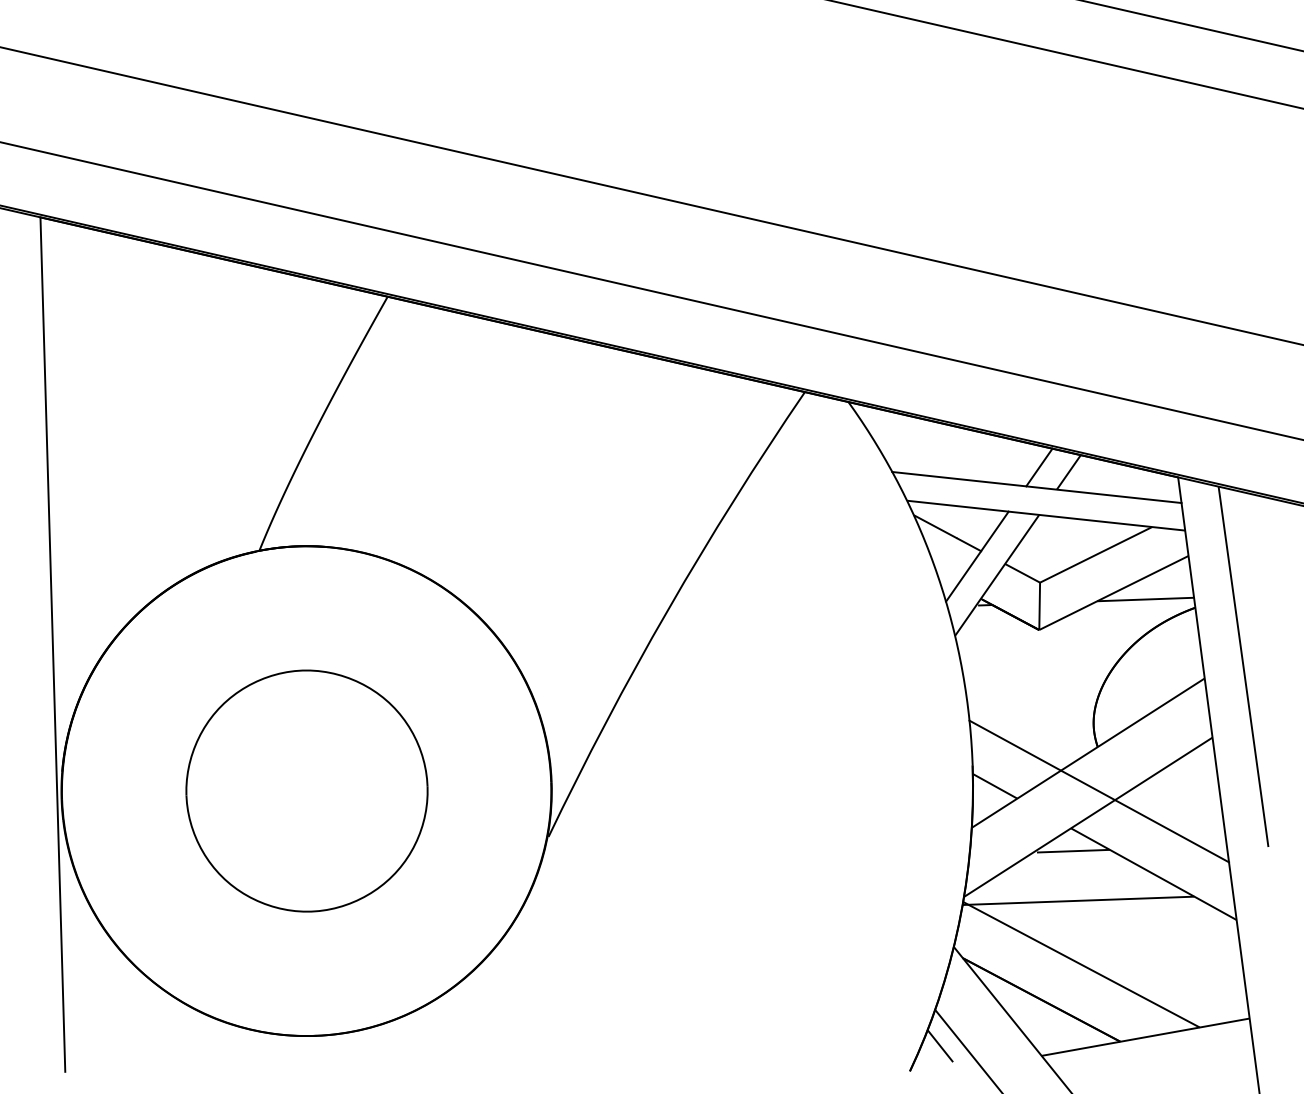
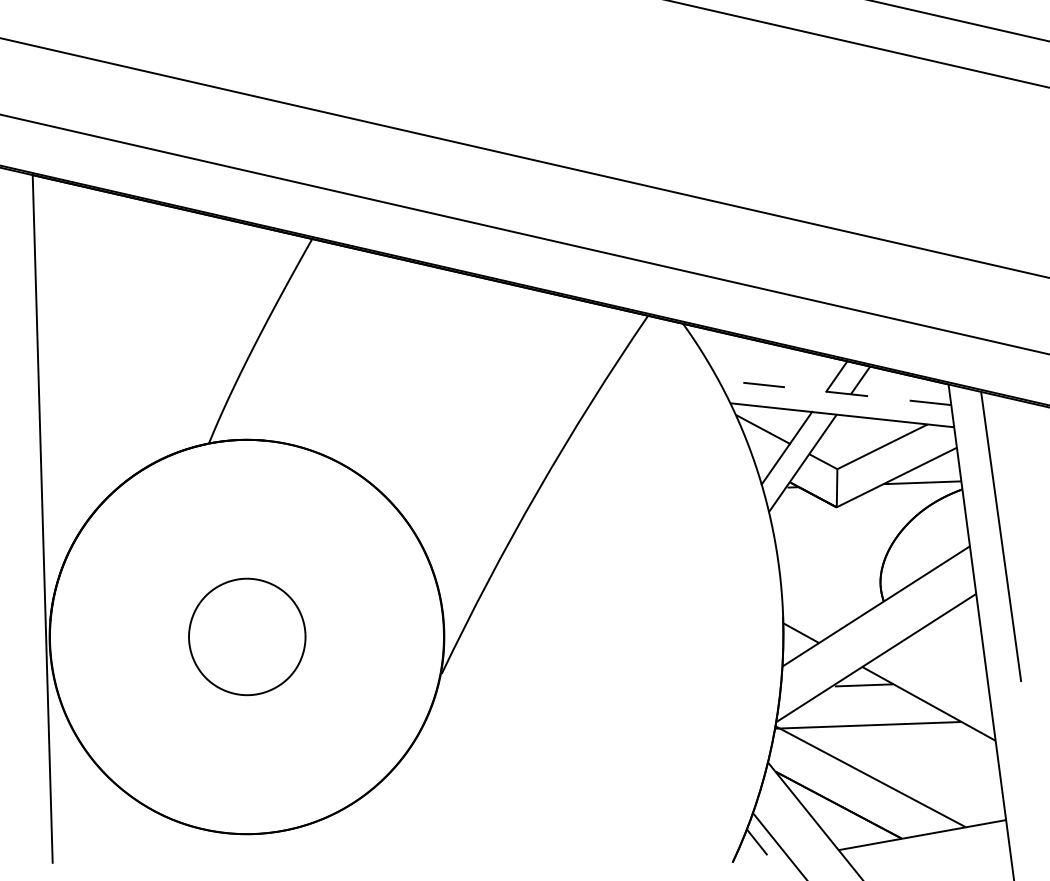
line: (1036, 487) -> (834, 392), solid -> dashed
part: (306, 790) -> (246, 636), size x0.6
line: (1099, 791) -> (885, 637), removed

